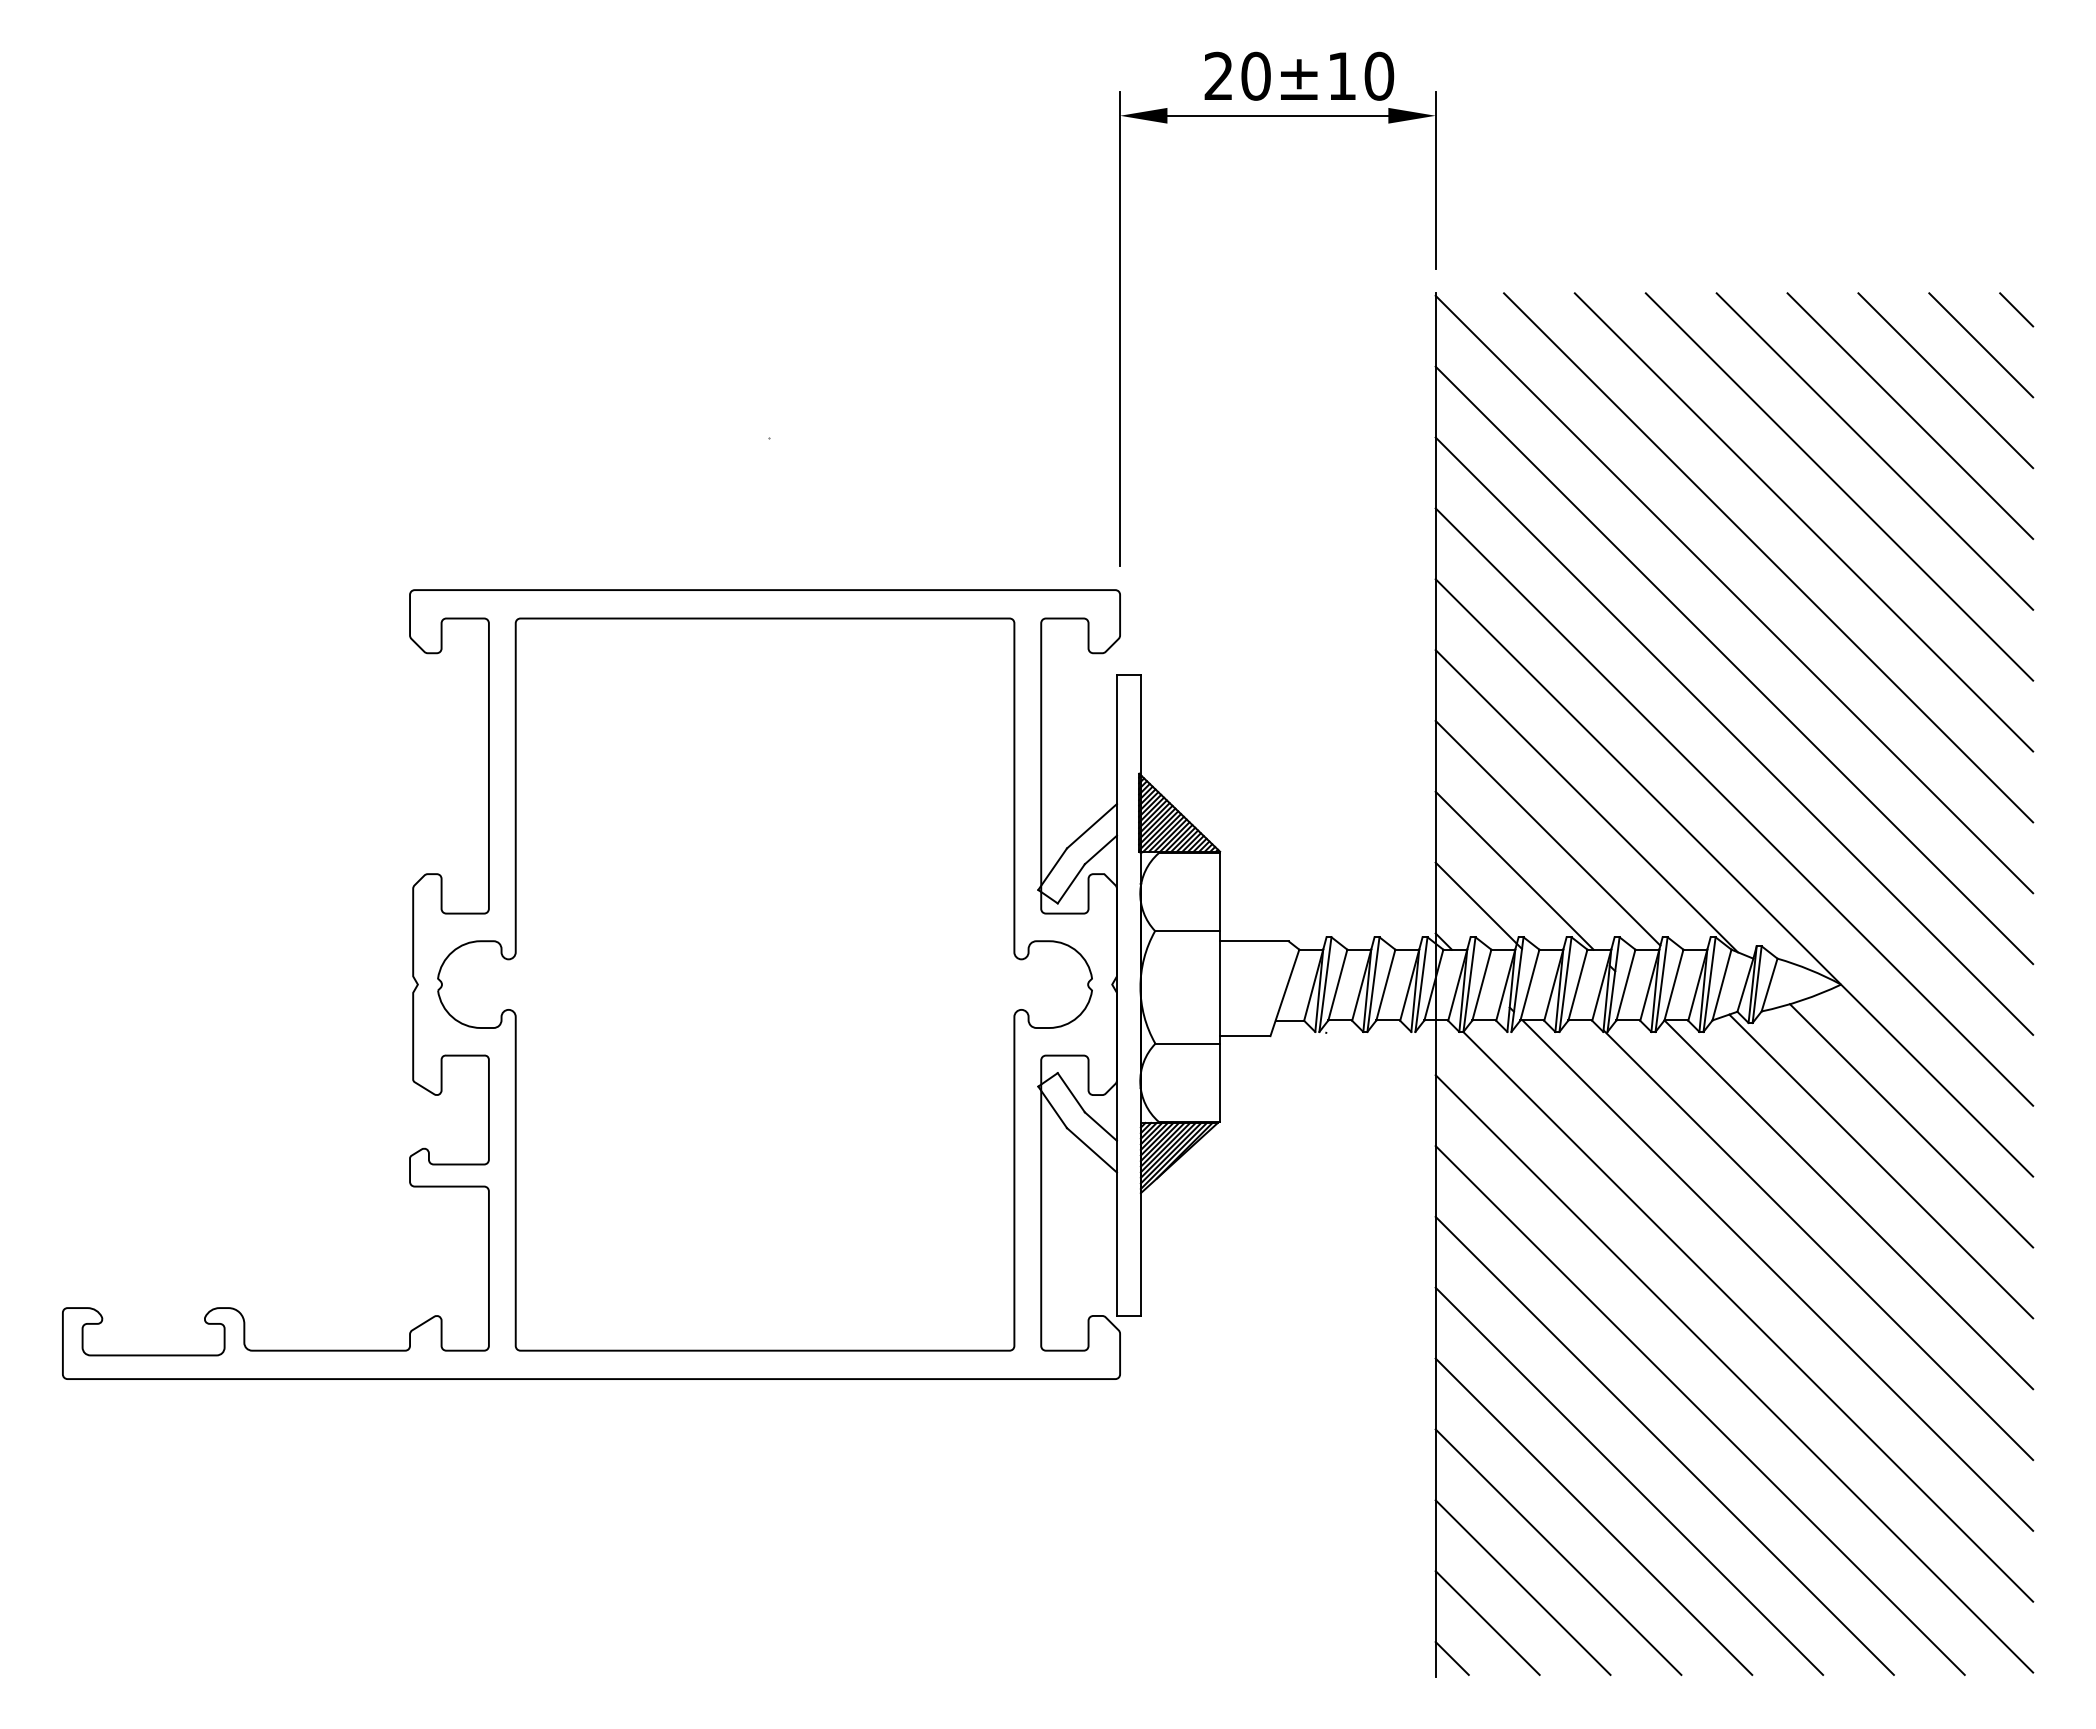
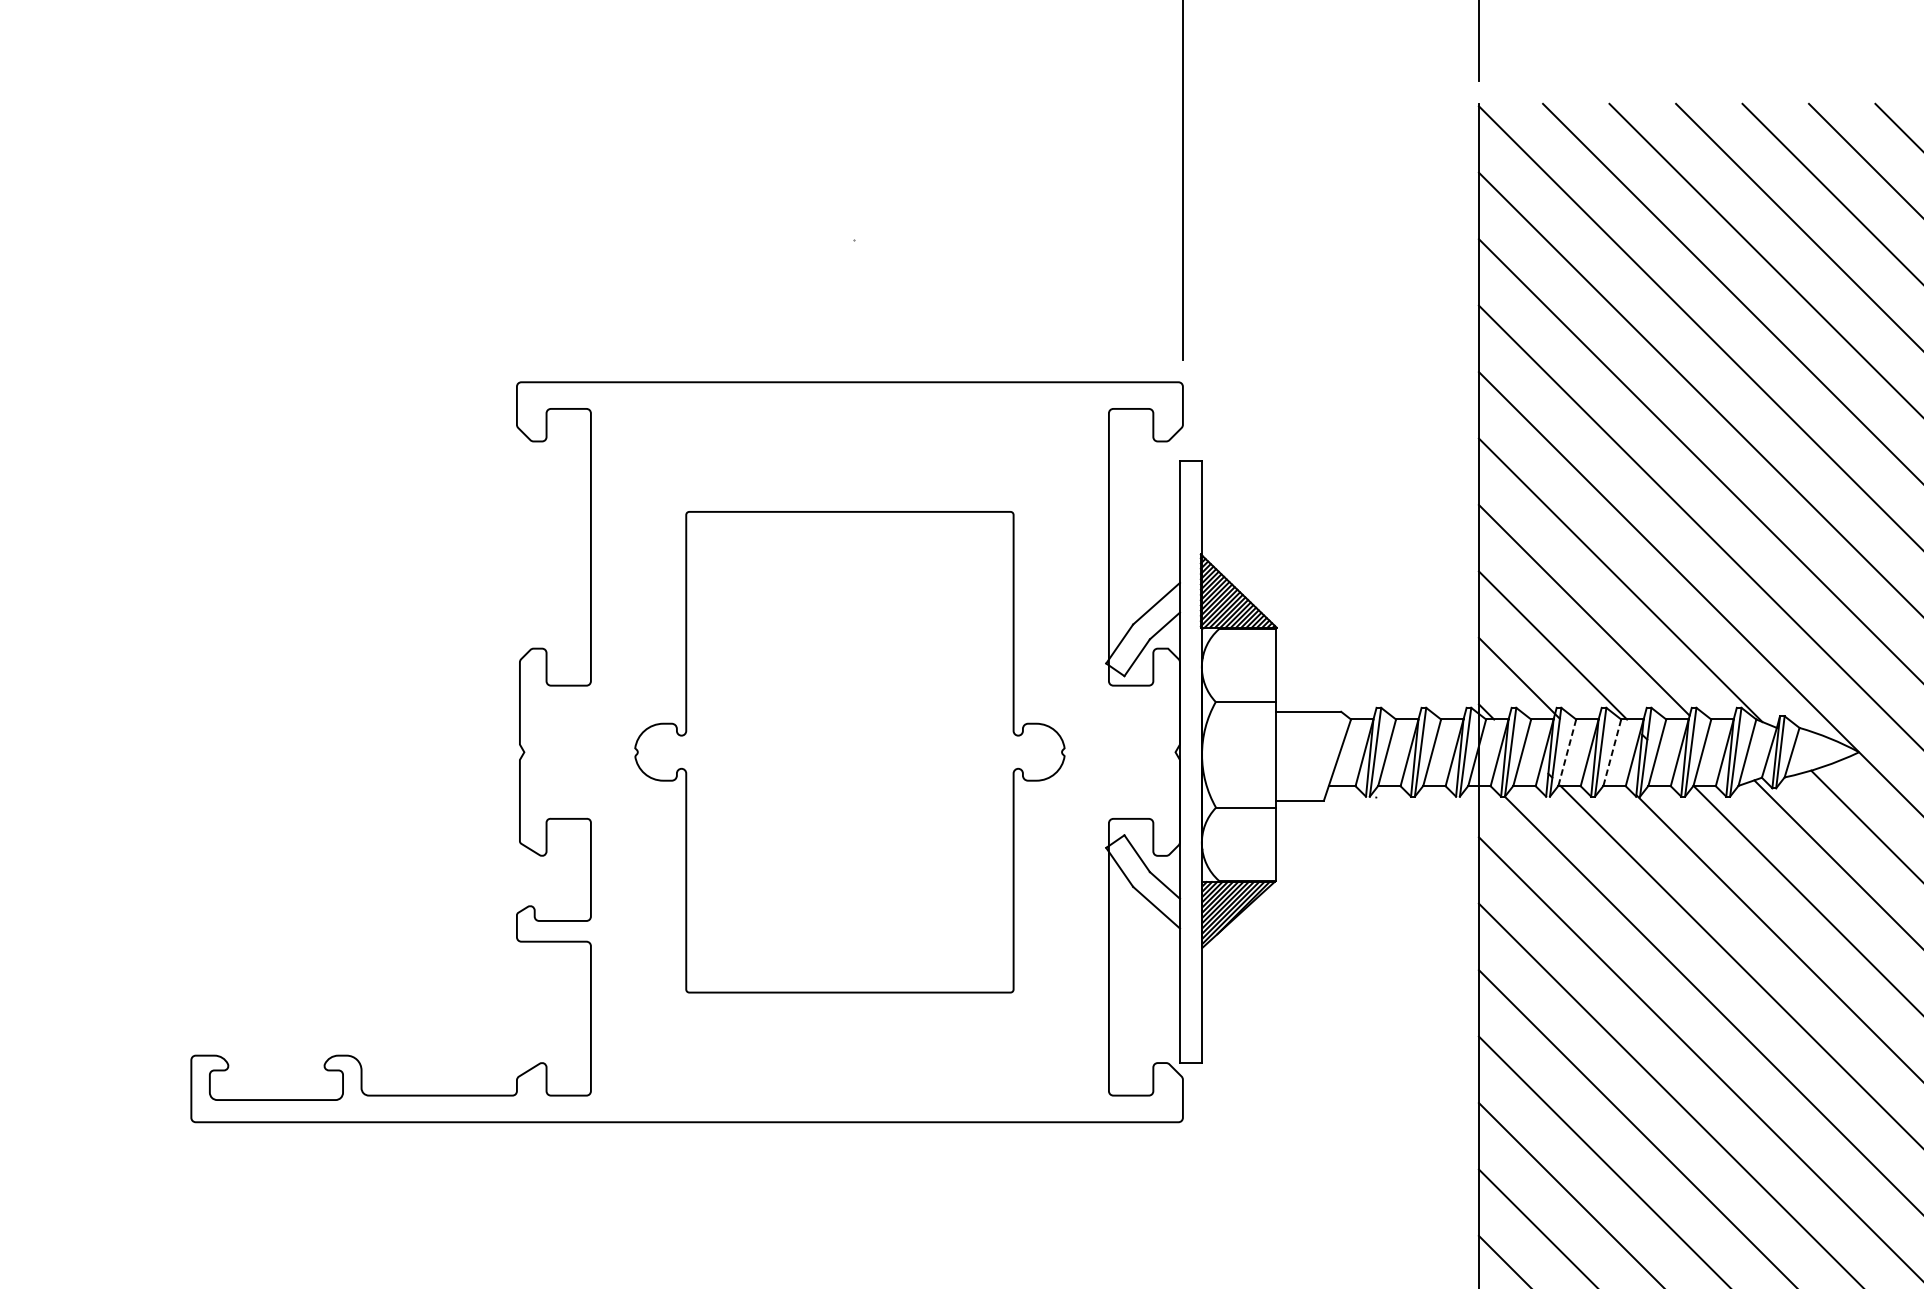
part: (764, 984) -> (849, 752), size x0.7
line: (1529, 985) -> (1566, 753), solid -> dashed
line: (1577, 985) -> (1611, 753), solid -> dashed

